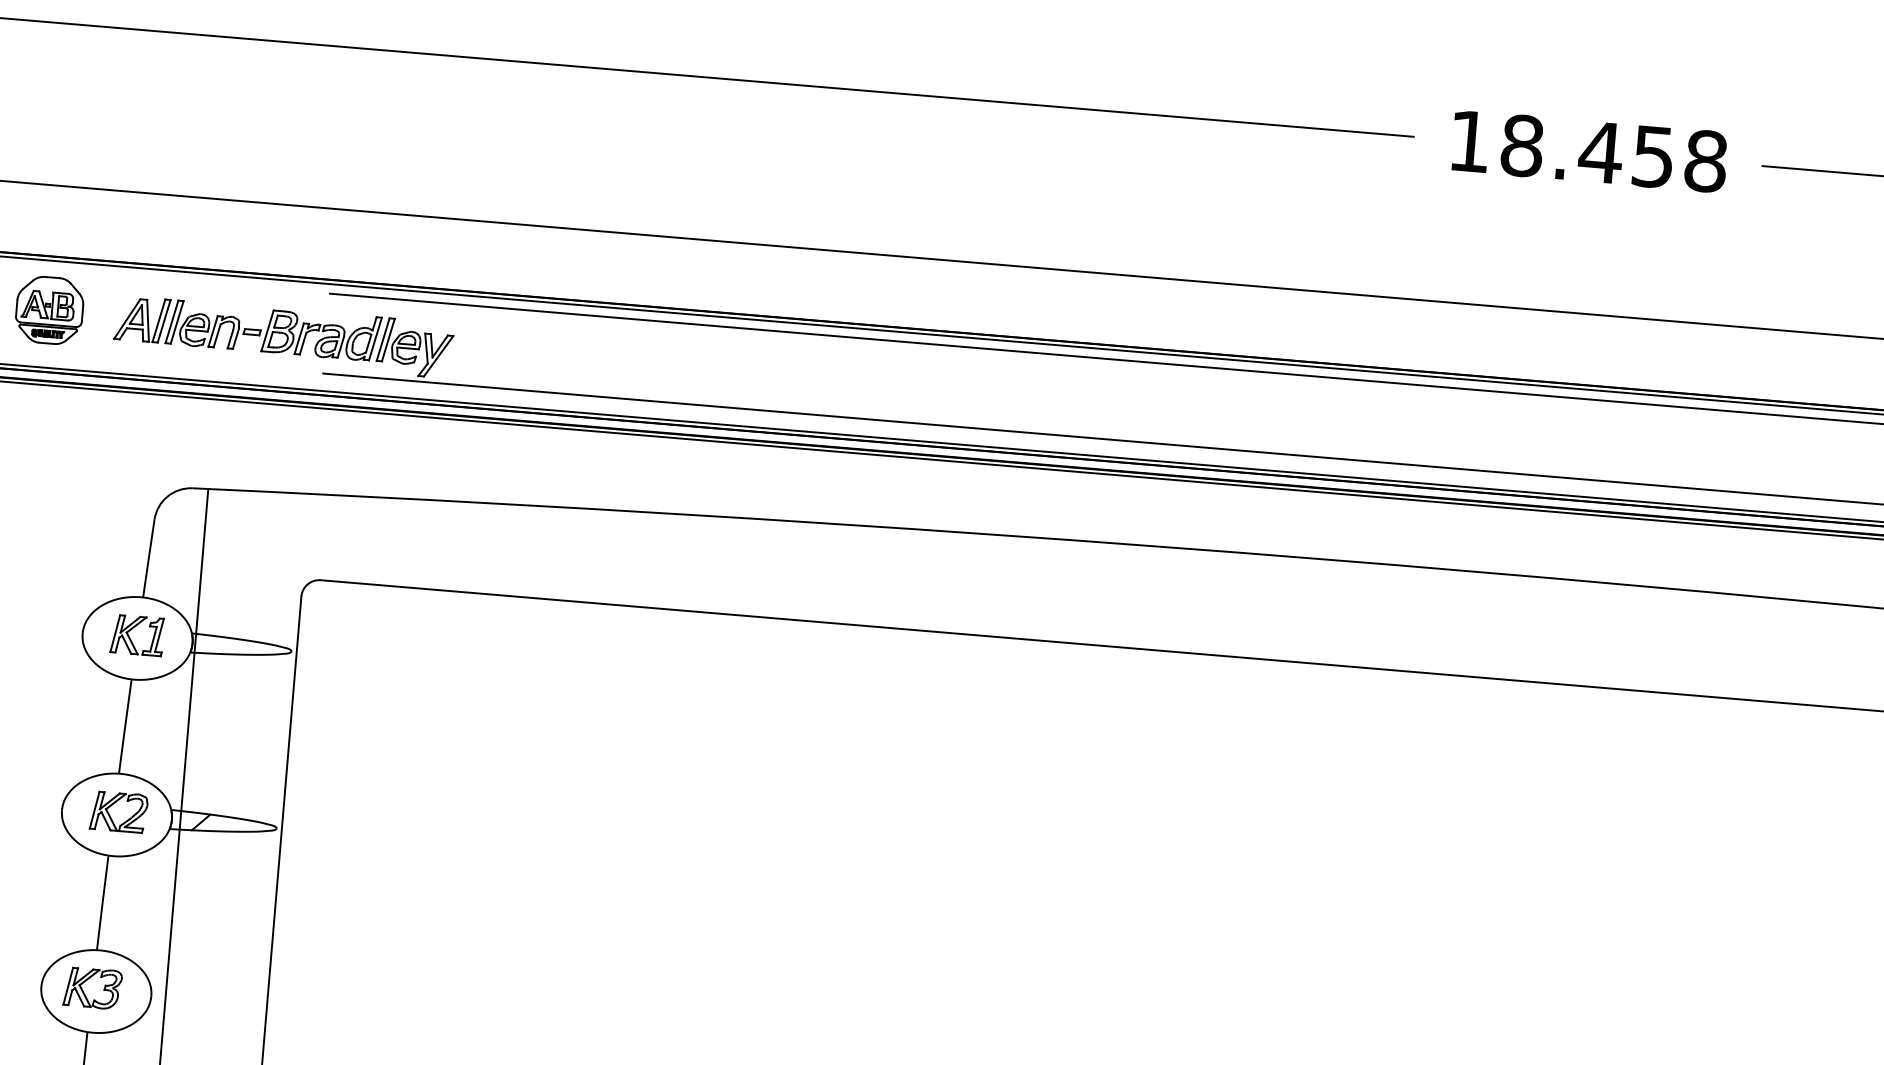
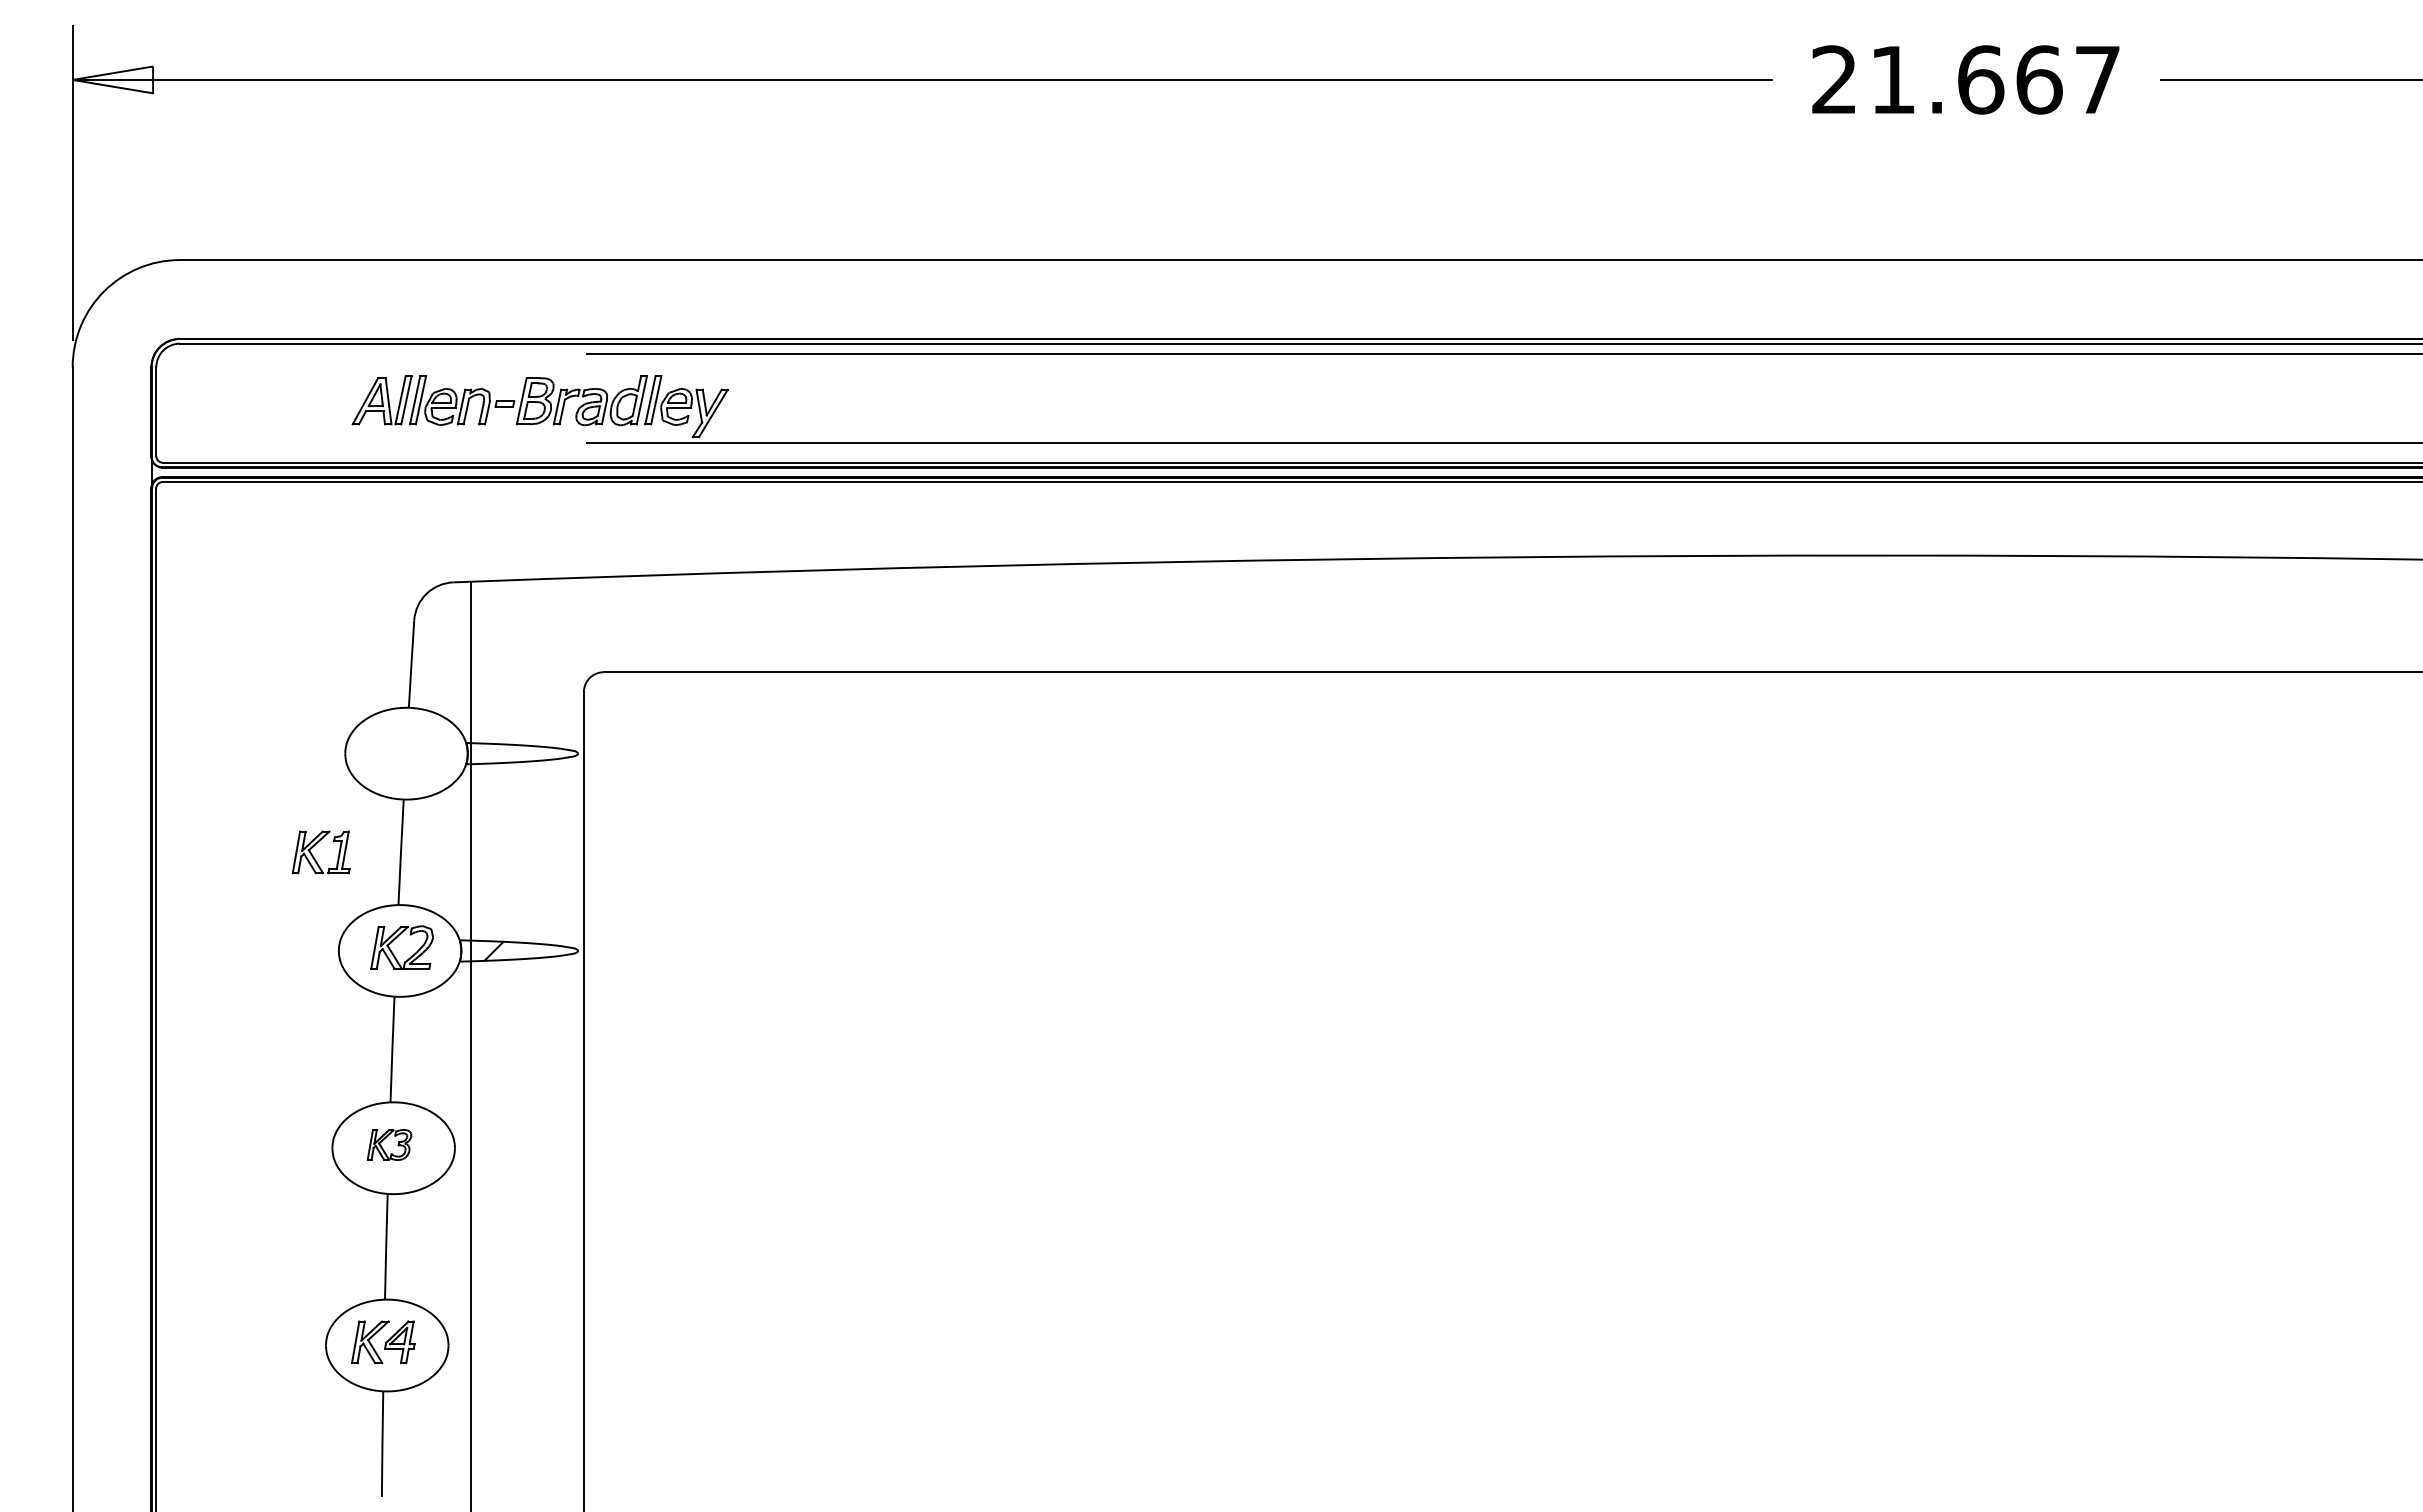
text: (1588, 151) -> (1966, 79), 18.458 -> 21.667
part: (49, 310) -> (278, 398), removed
part: (130, 637) -> (313, 855), moved
part: (92, 987) -> (389, 1144), size x0.7

